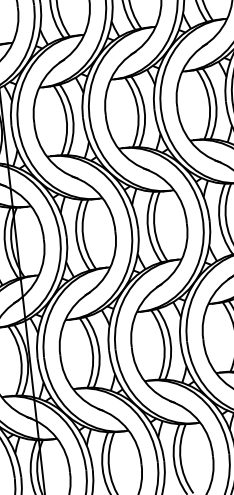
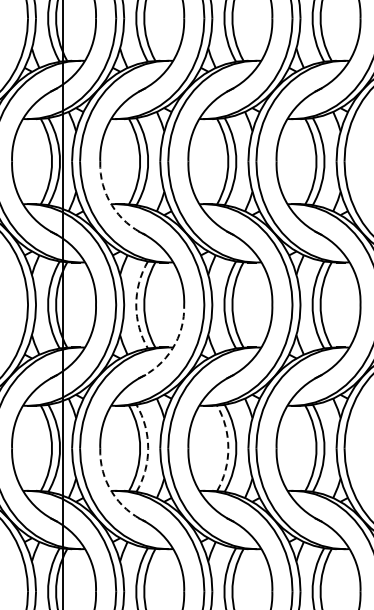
arc: (47, 157) -> (111, 205), solid -> dashed
arc: (76, 235) -> (136, 304), solid -> dashed
arc: (109, 268) -> (172, 348), solid -> dashed
arc: (164, 344) -> (228, 448), solid -> dashed
arc: (99, 351) -> (148, 448), solid -> dashed
arc: (73, 390) -> (111, 492), solid -> dashed

